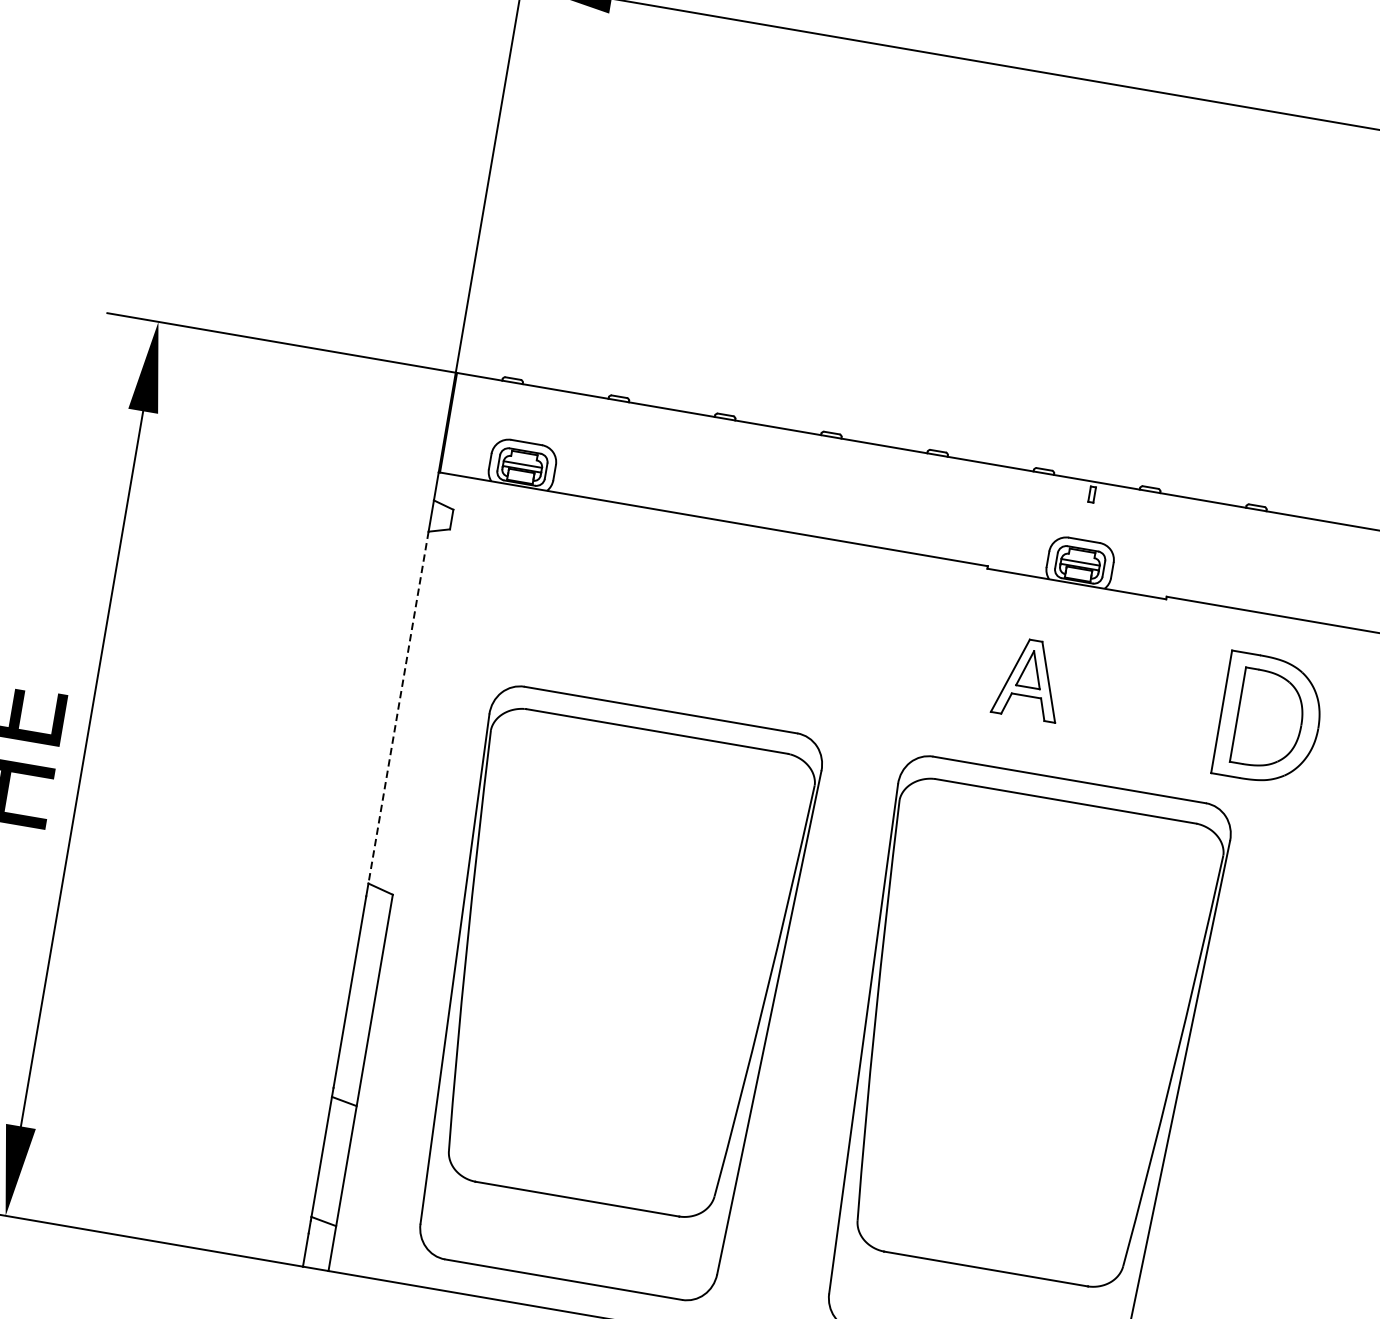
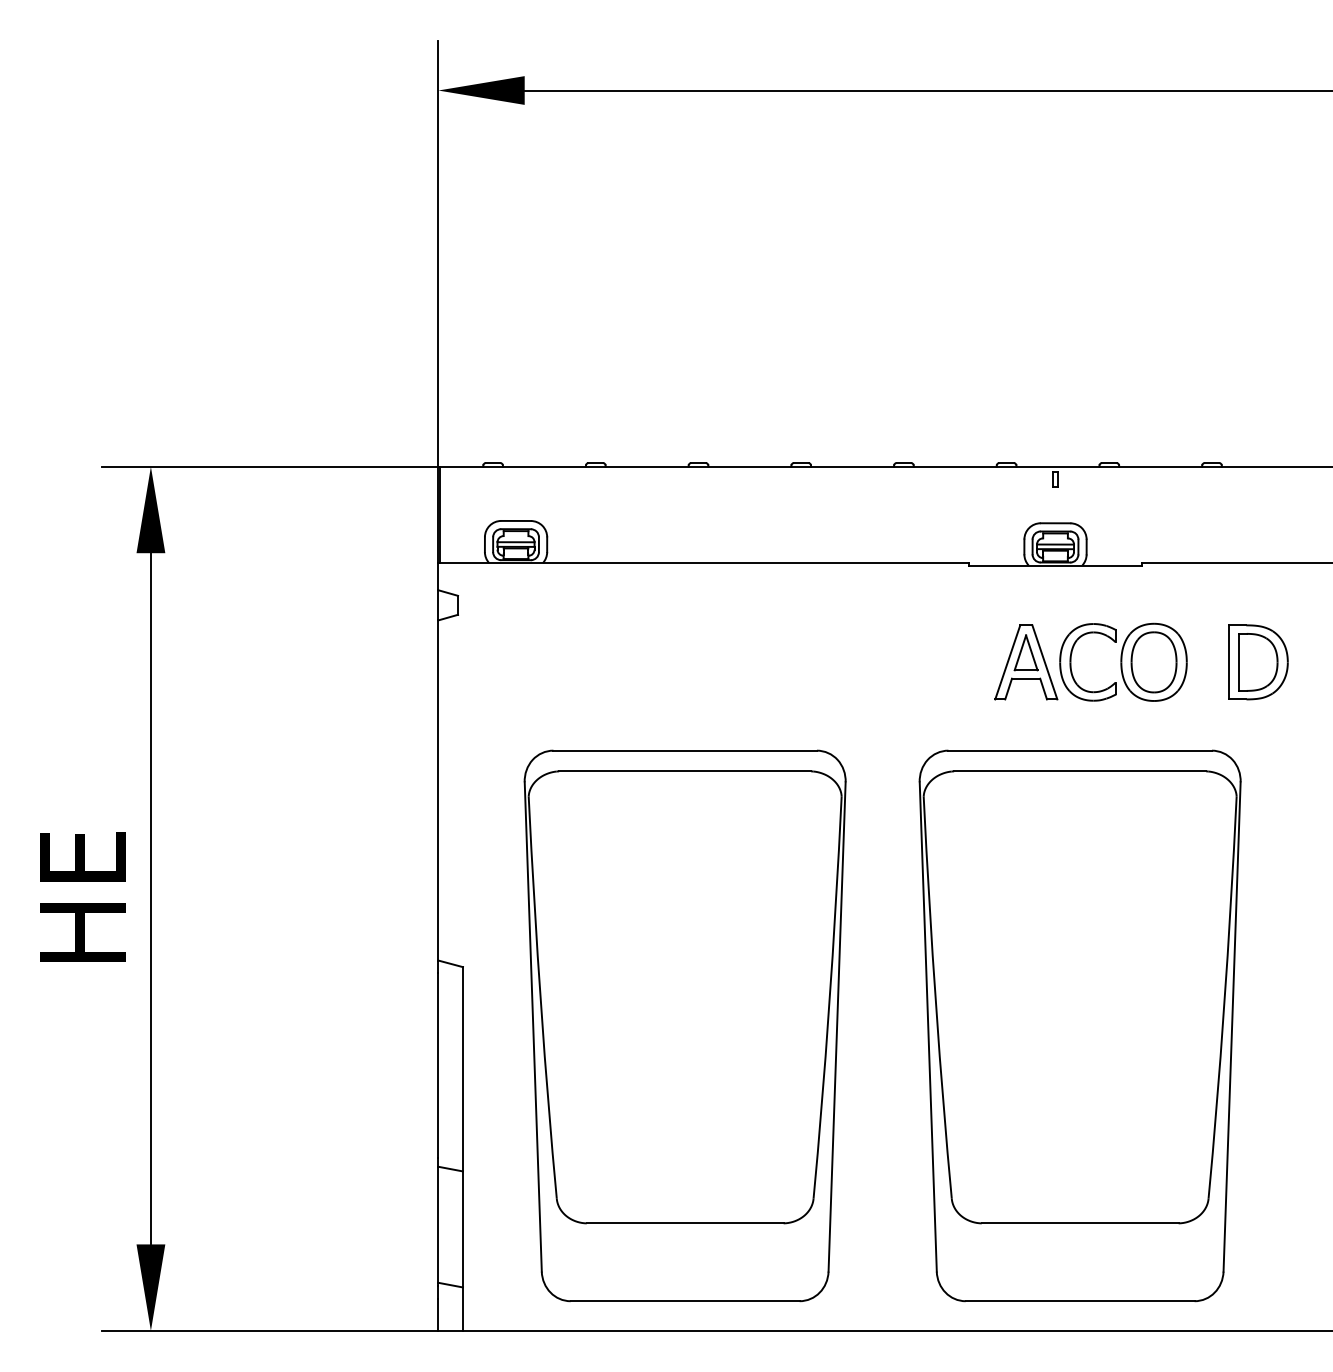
part: (1130, 695) -> (1123, 661), added
line: (398, 707) -> (438, 790), dashed -> solid
part: (1269, 720) -> (1258, 662), size x0.62

